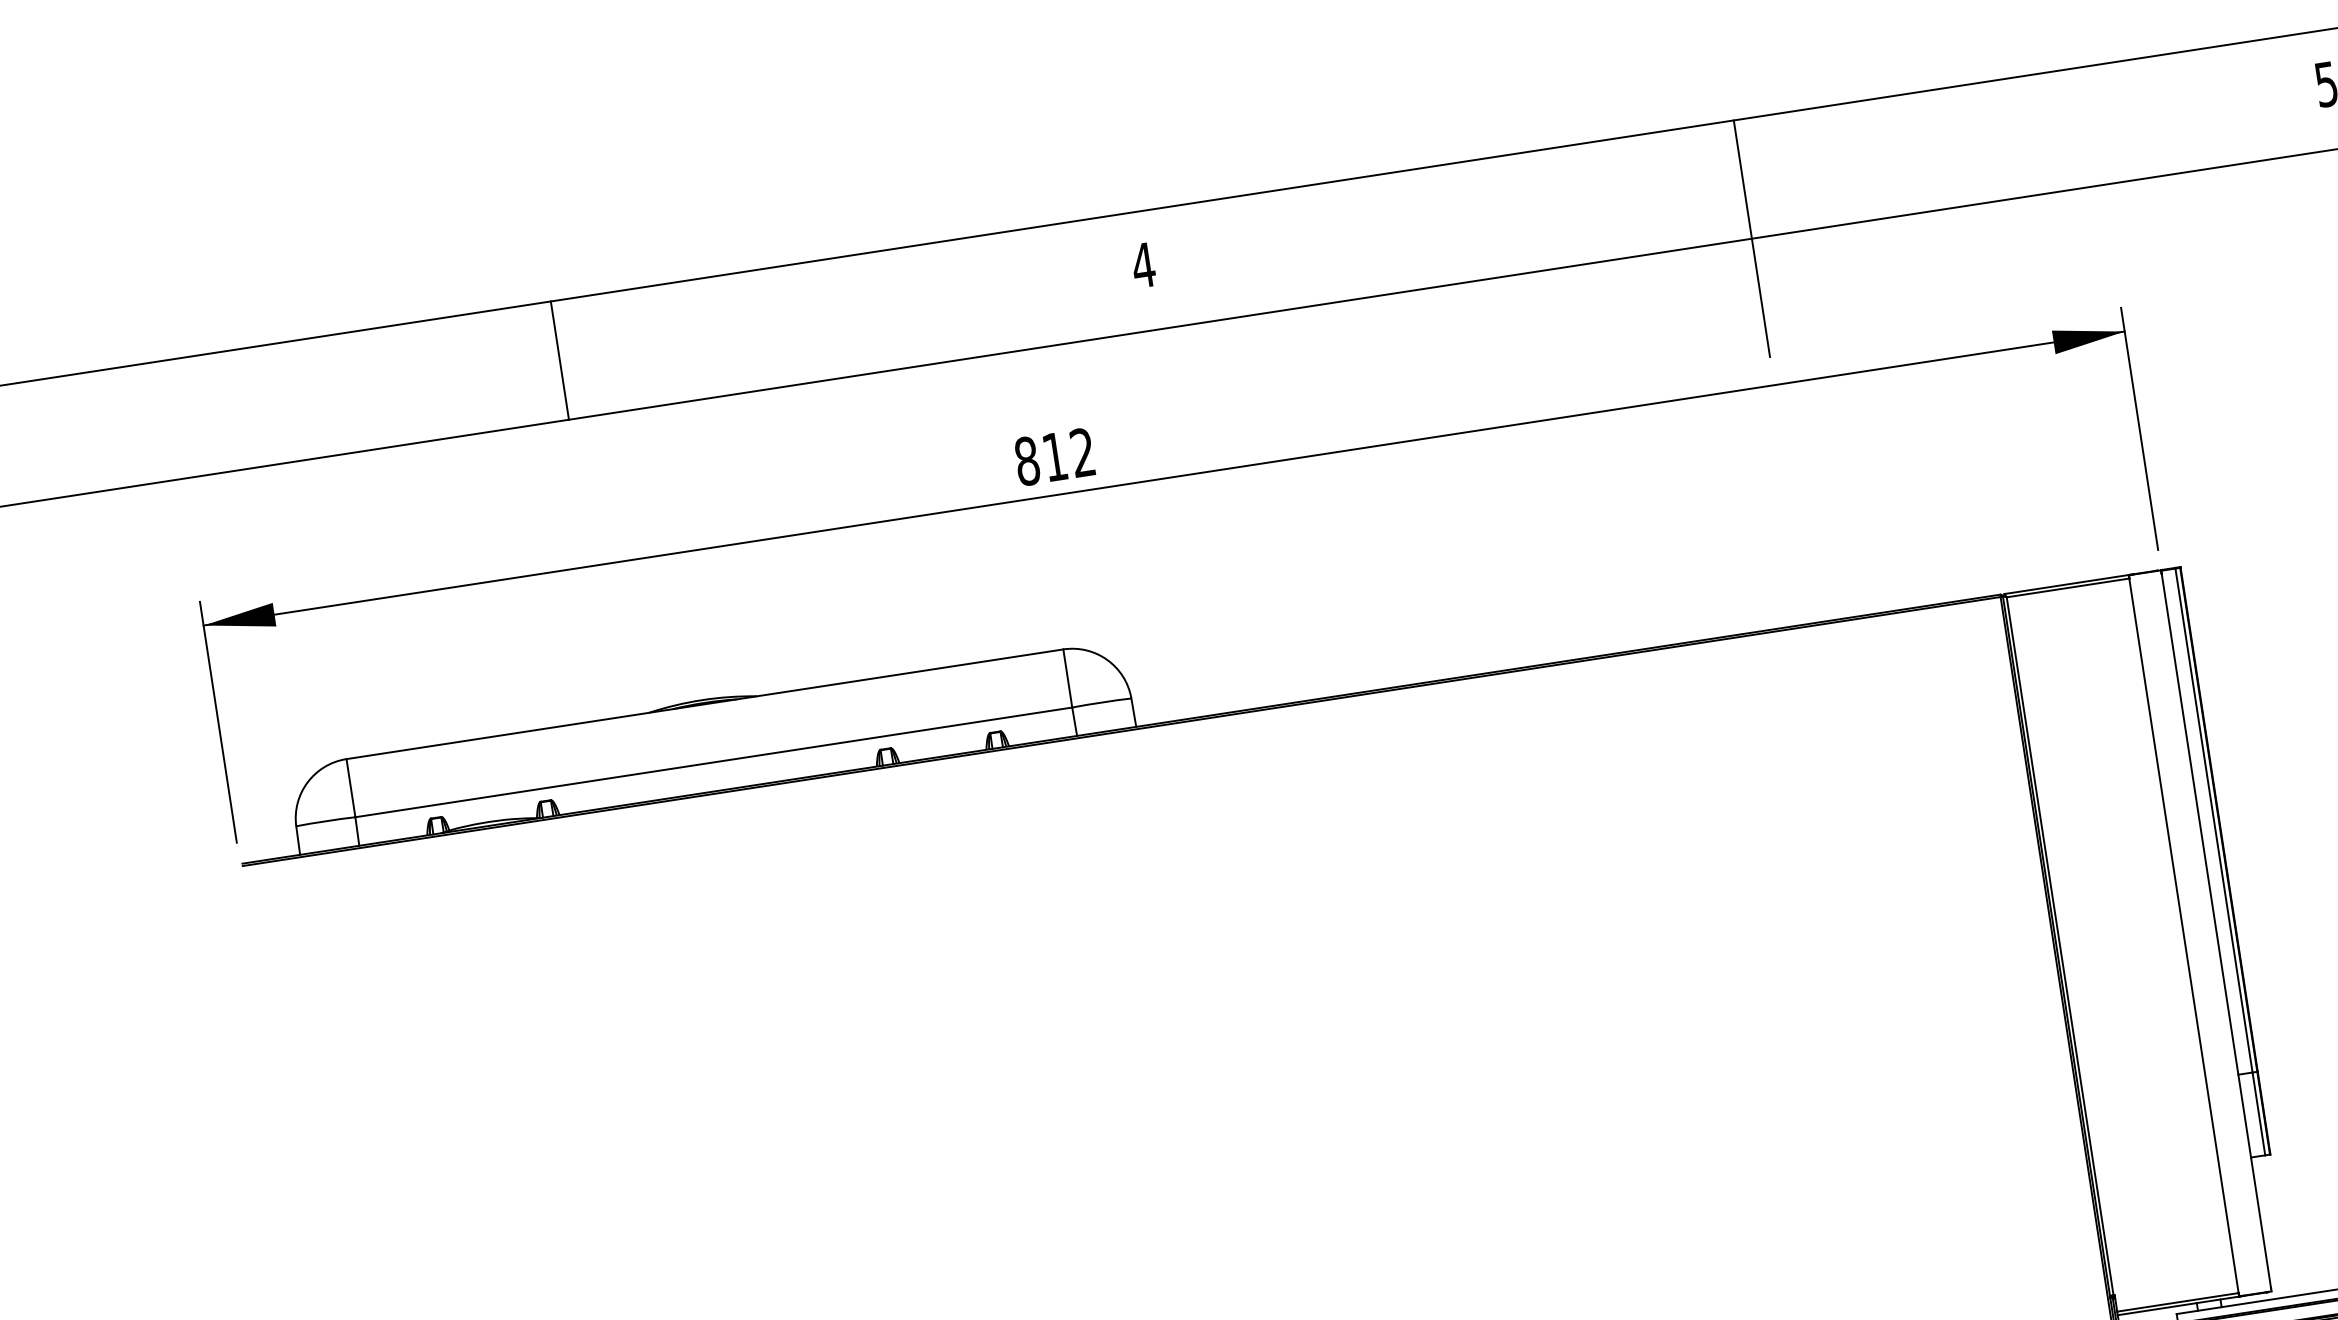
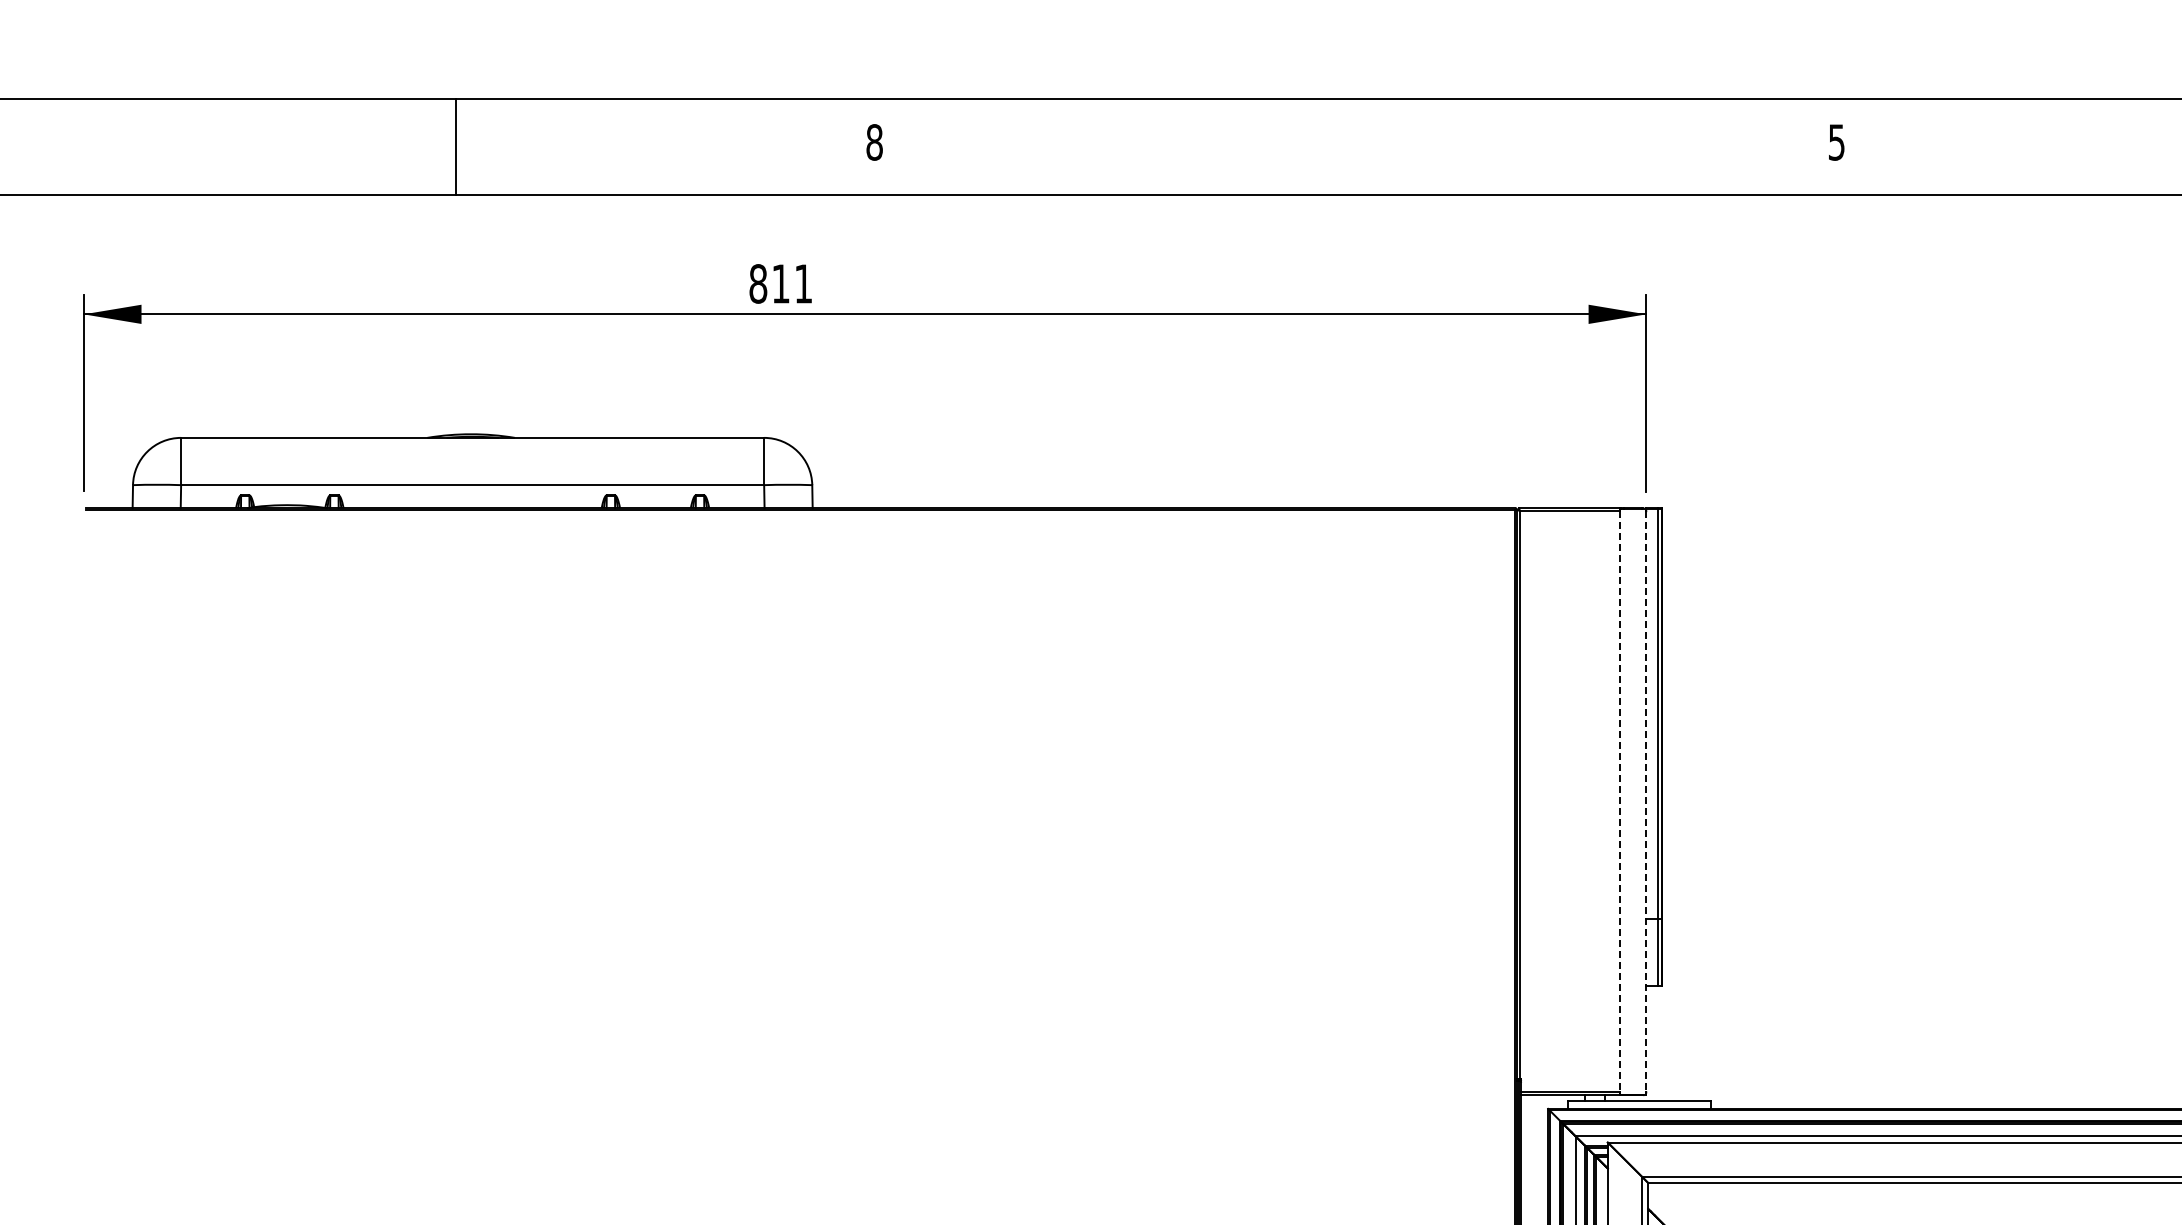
line: (1752, 239) -> (1361, 195), removed
text: (1143, 265) -> (874, 142), 4 -> 8
line: (560, 361) -> (456, 147), moved
text: (1082, 452) -> (803, 283), 812 -> 811
line: (2216, 930) -> (1646, 801), solid -> dashed
line: (2183, 935) -> (1619, 801), solid -> dashed

